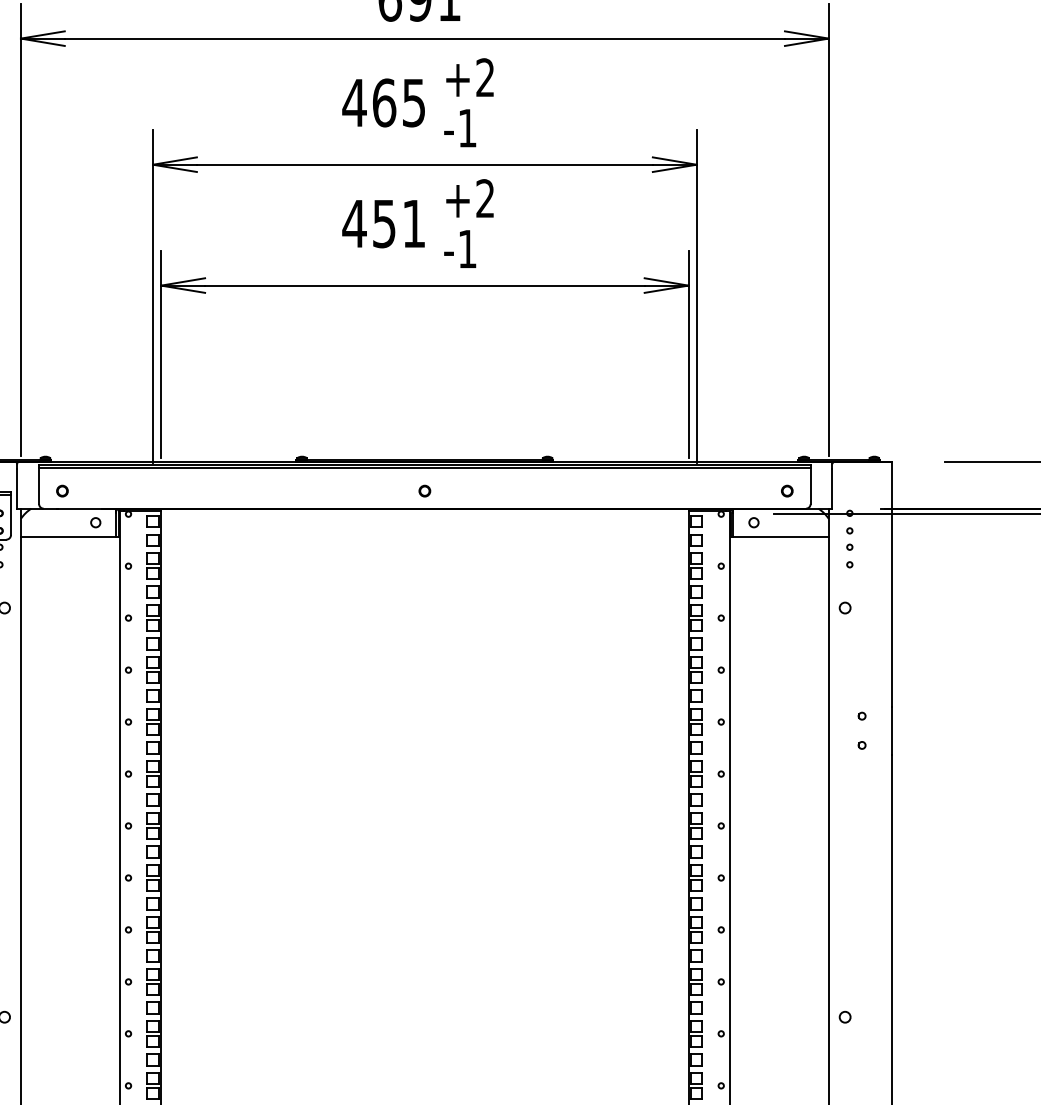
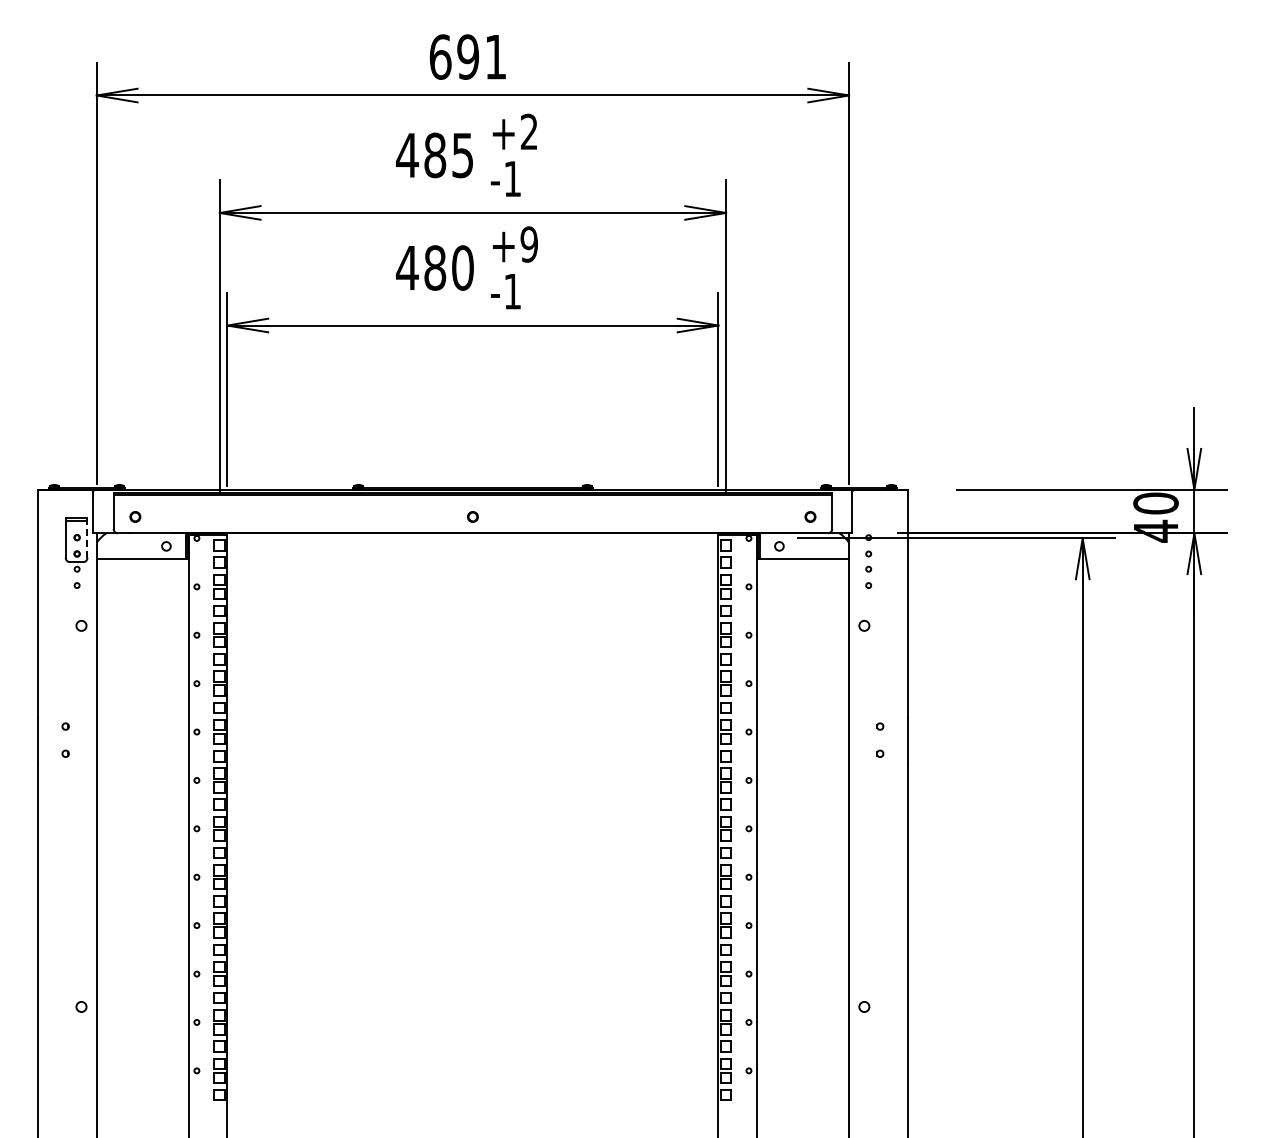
text: (384, 103) -> (435, 155), 465 -> 485
text: (484, 198) -> (528, 244), +2 -> +9
text: (398, 223) -> (448, 267), 451 -> 480
line: (11, 513) -> (87, 537), solid -> dashed

